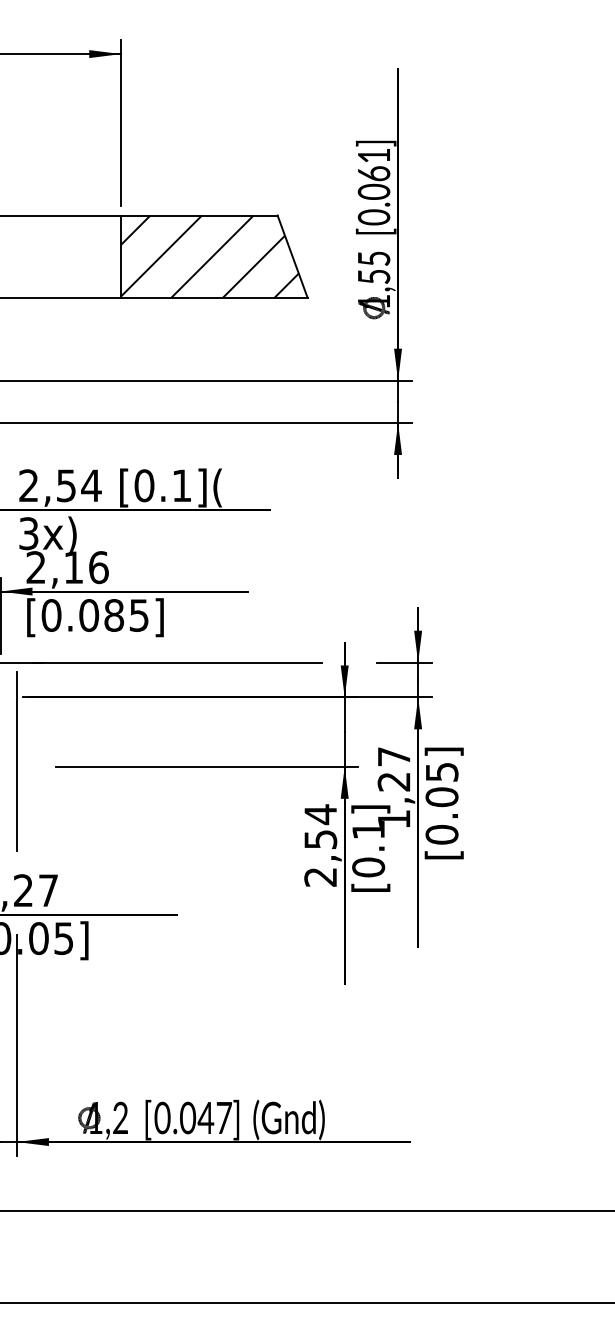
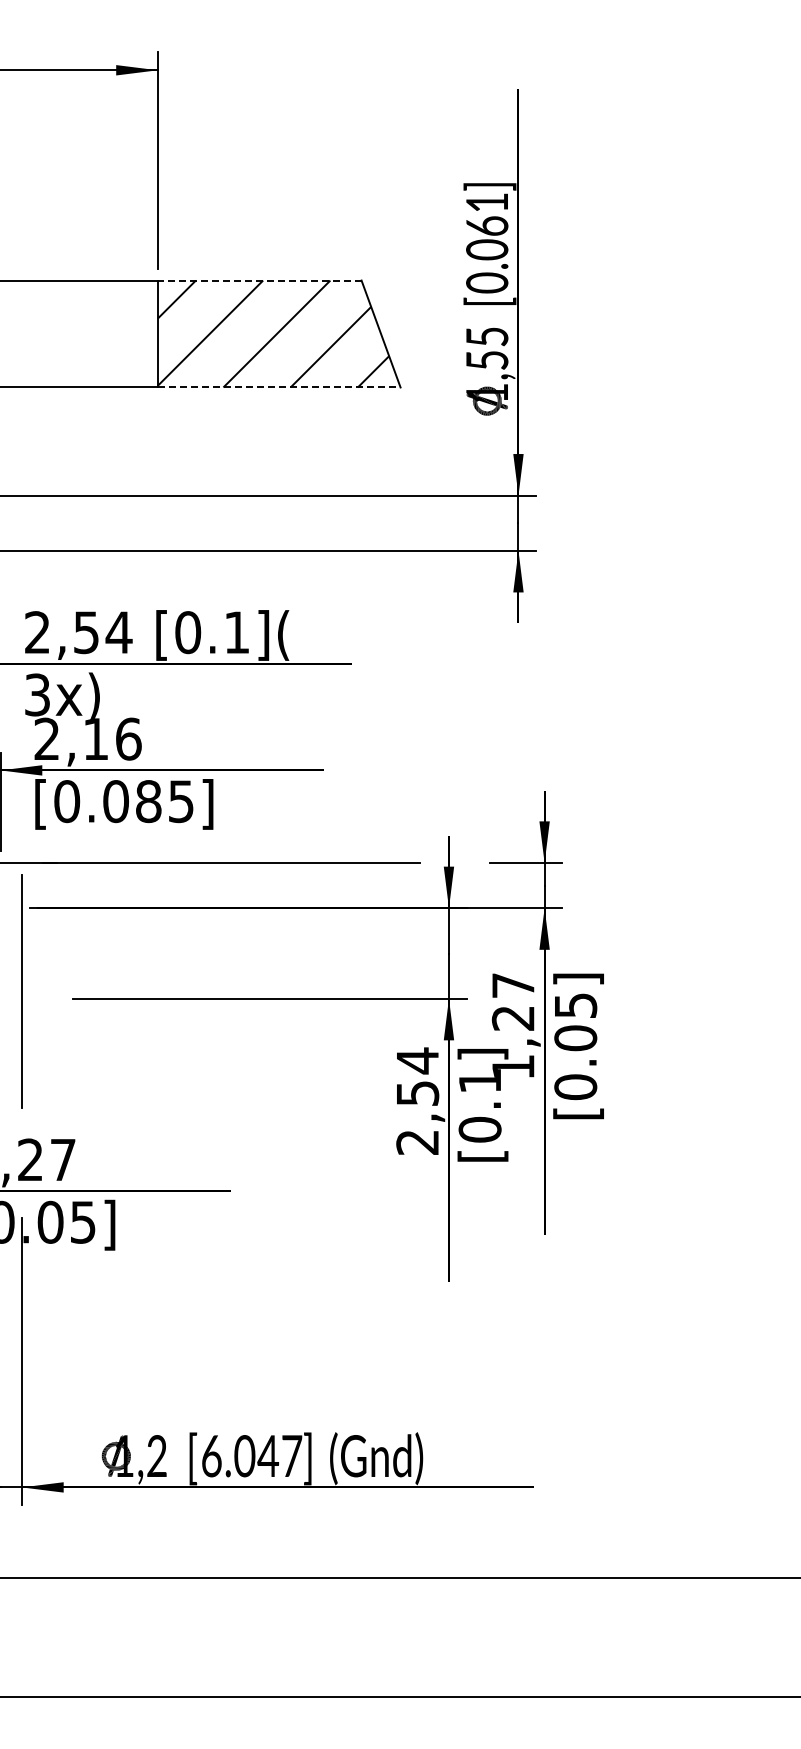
line: (199, 215) -> (259, 280), solid -> dashed
line: (214, 297) -> (279, 387), solid -> dashed
text: (162, 1117) -> (211, 1455), 0.047 -> 6.047

